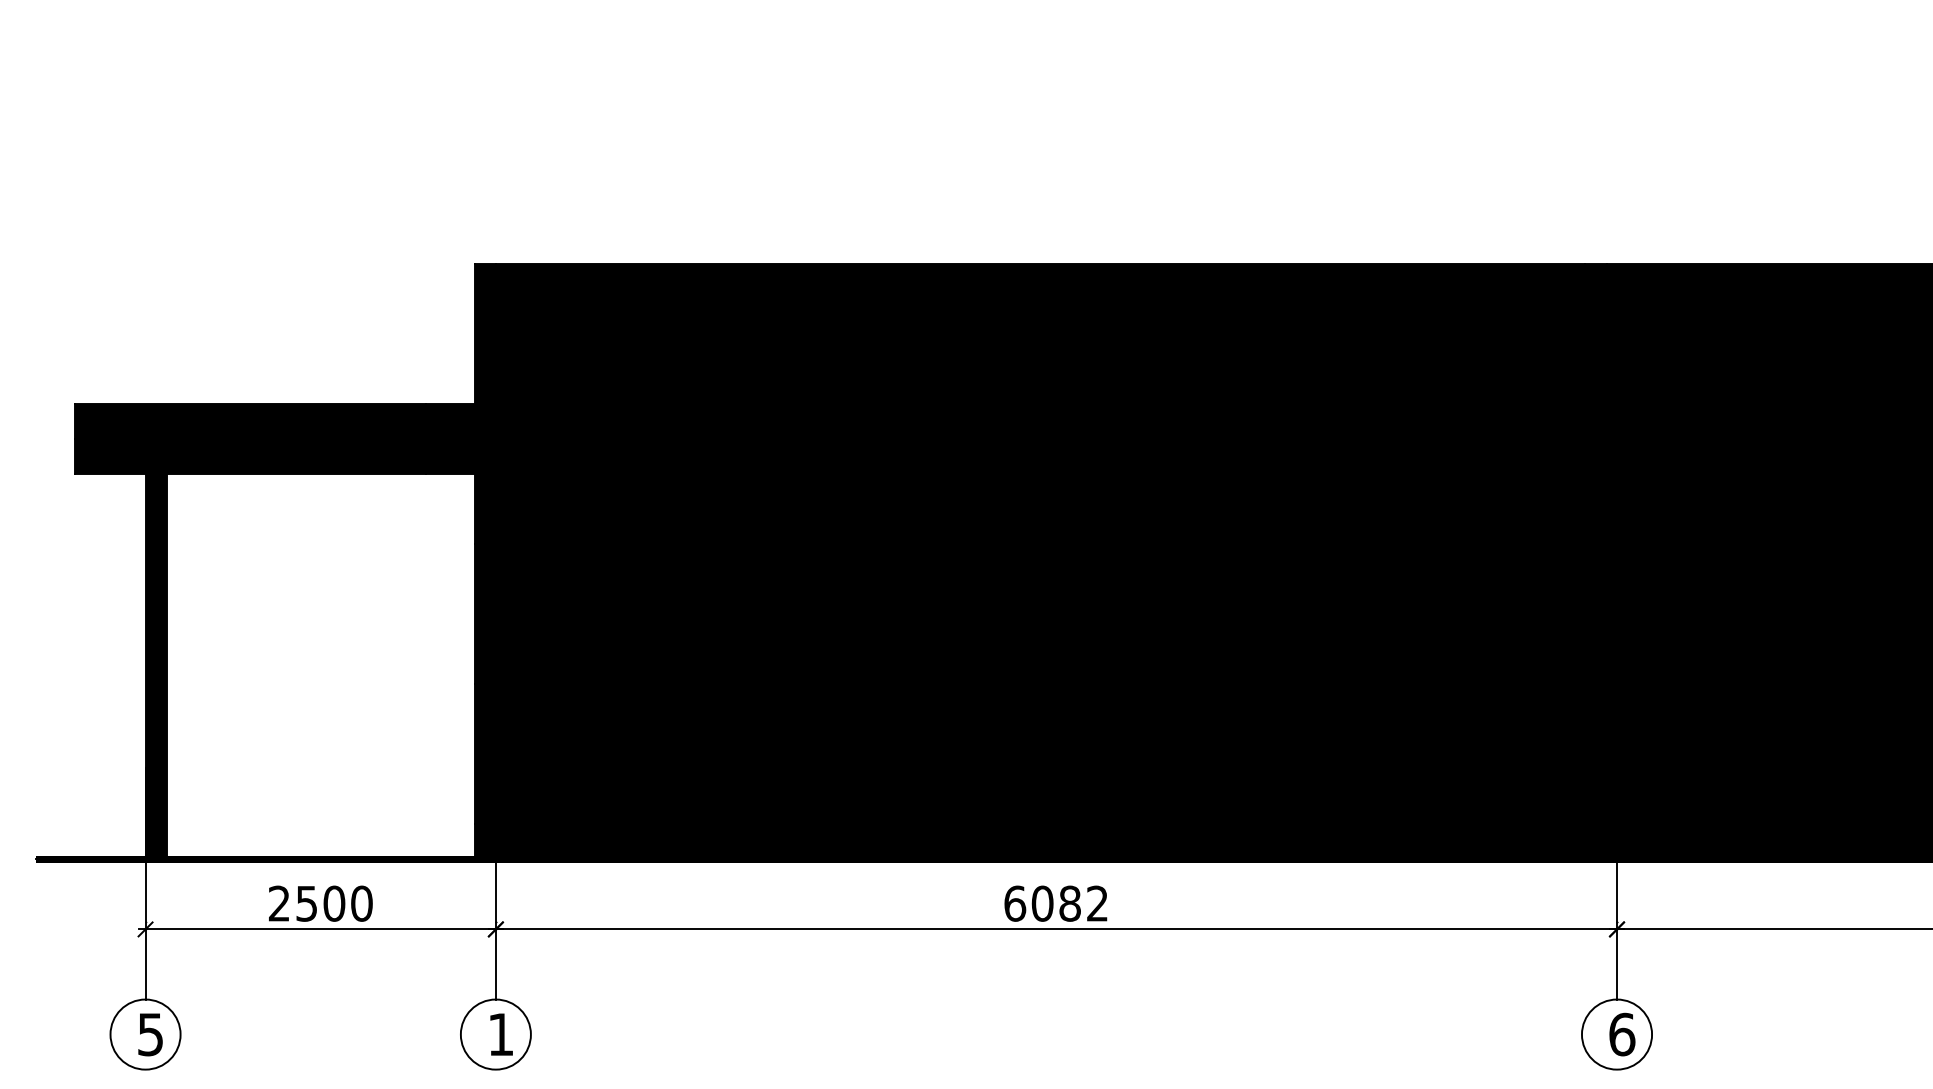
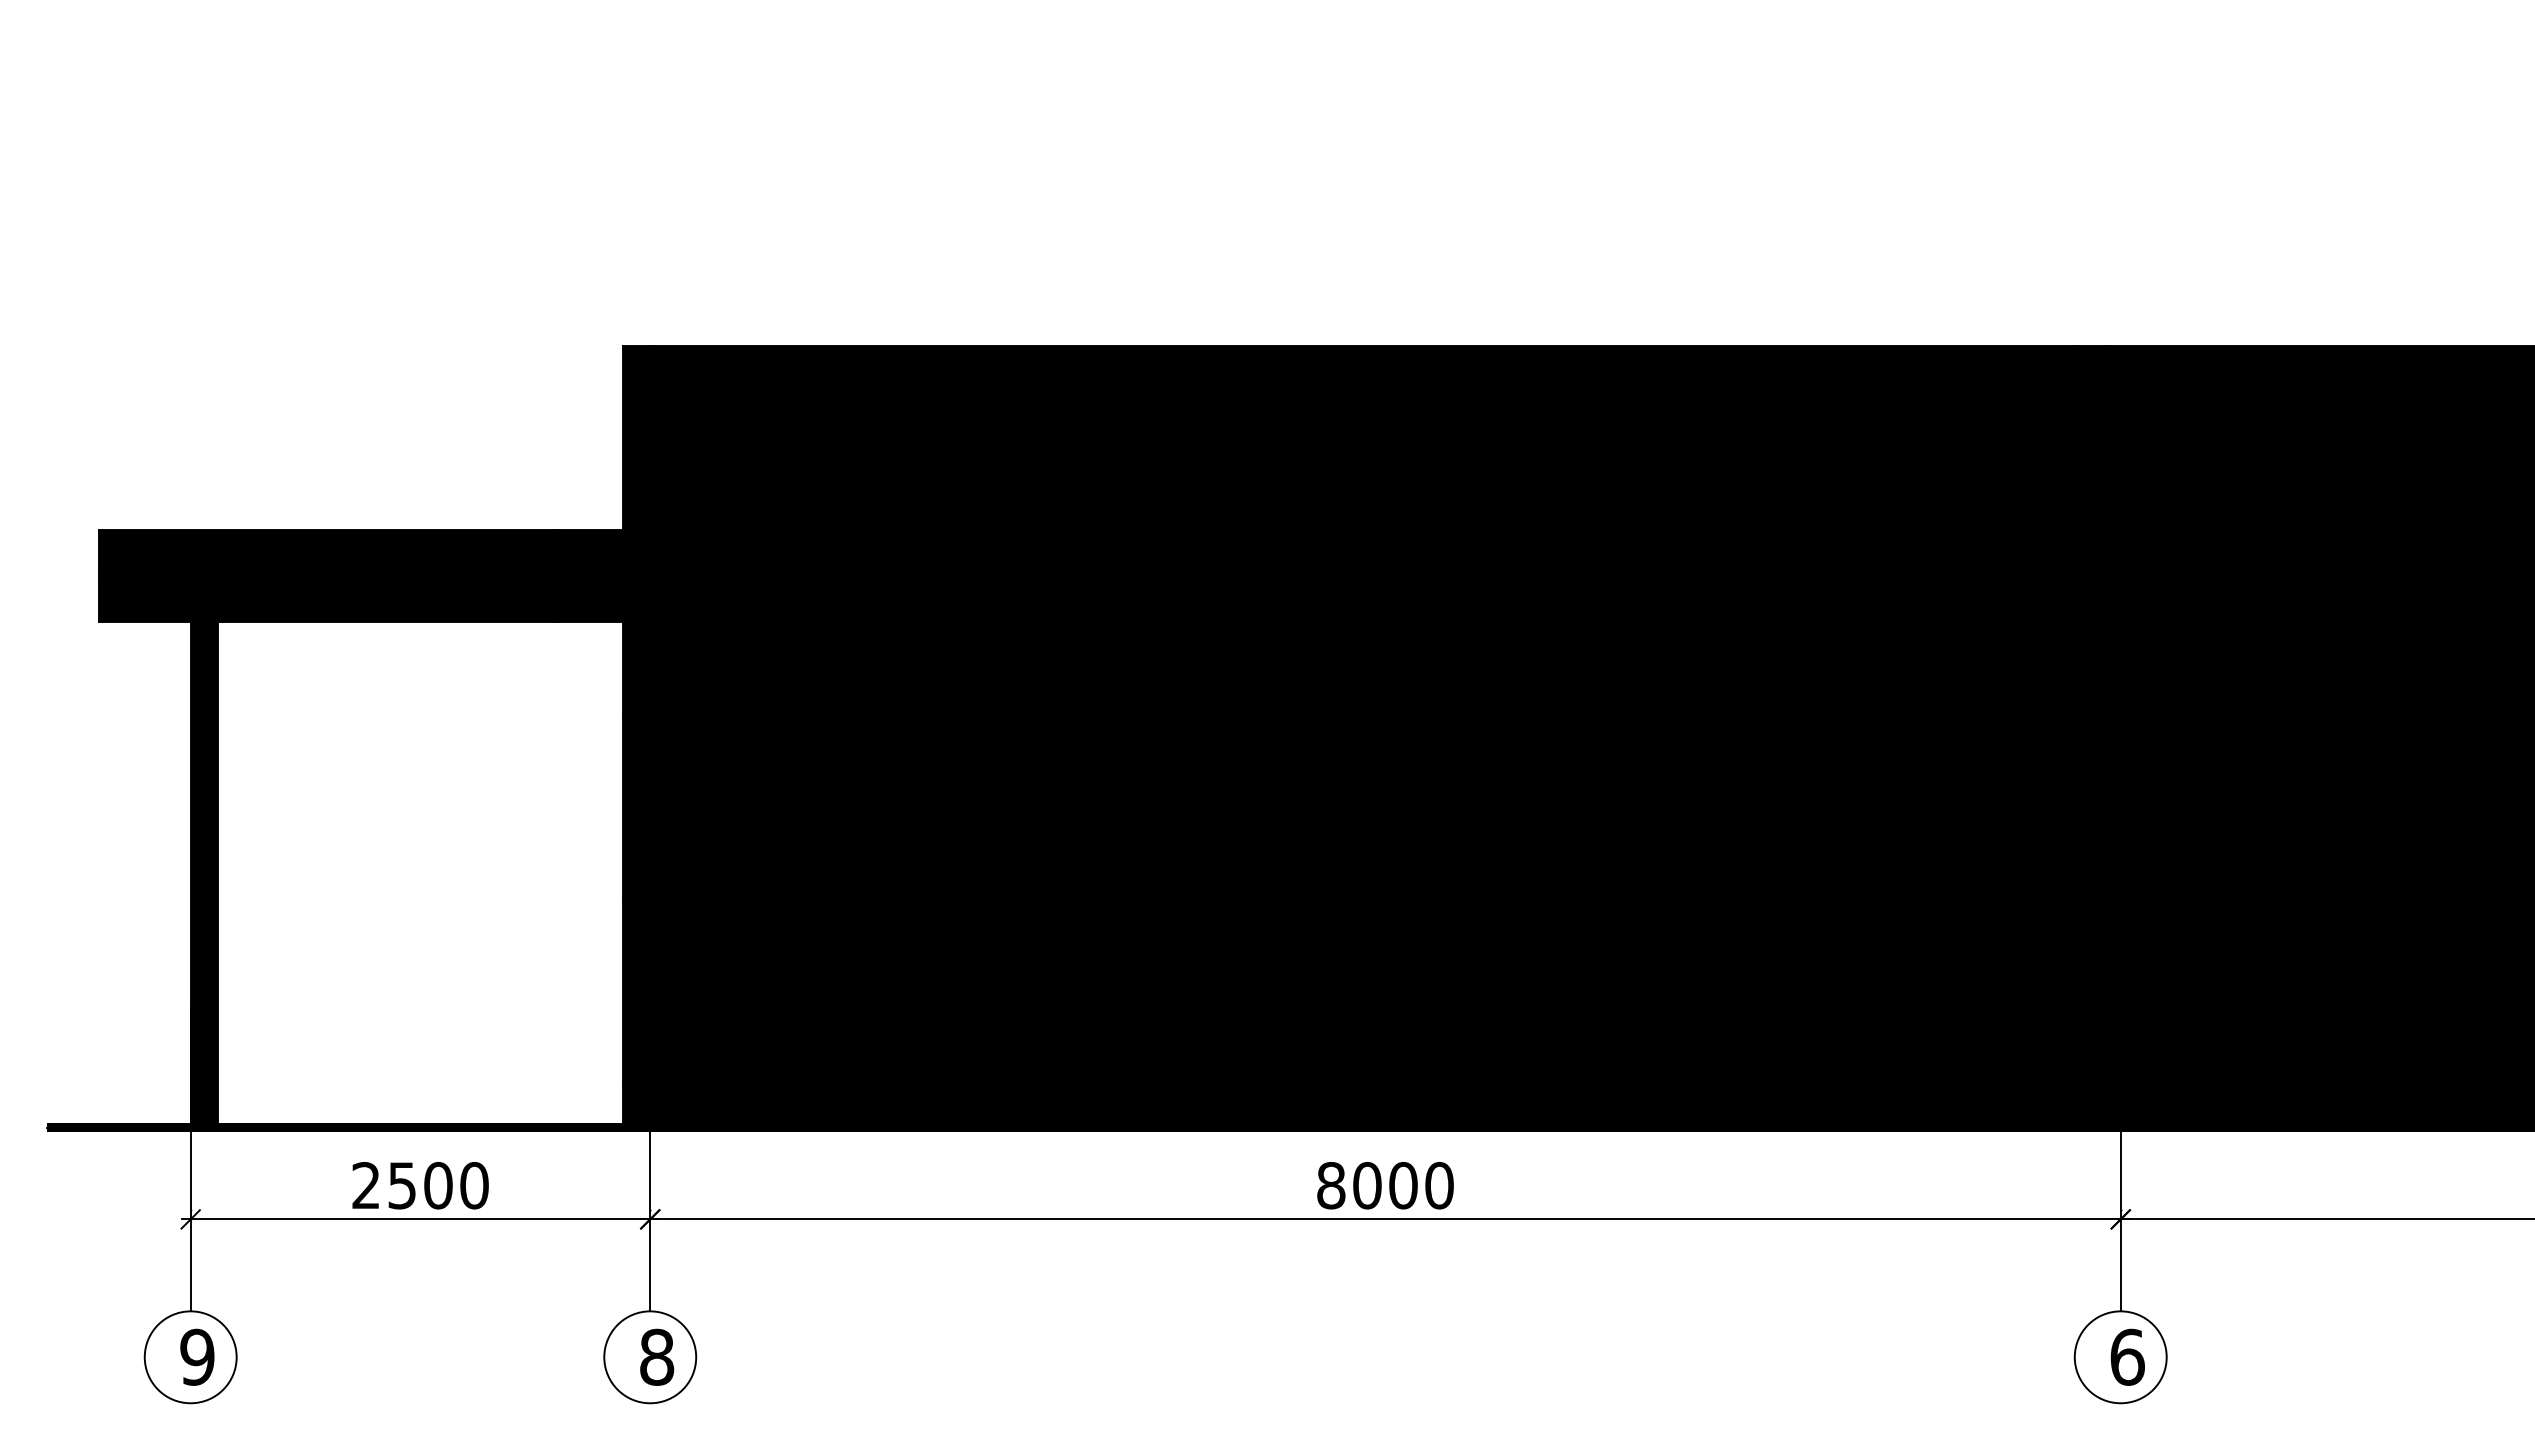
text: (1056, 903) -> (1385, 1185), 6082 -> 8000
text: (150, 1033) -> (197, 1356), 5 -> 9
text: (501, 1033) -> (657, 1356), 1 -> 8

